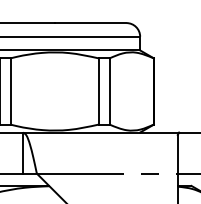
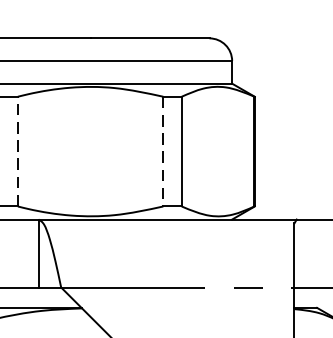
line: (10, 91) -> (17, 151), solid -> dashed
line: (98, 91) -> (163, 151), solid -> dashed

